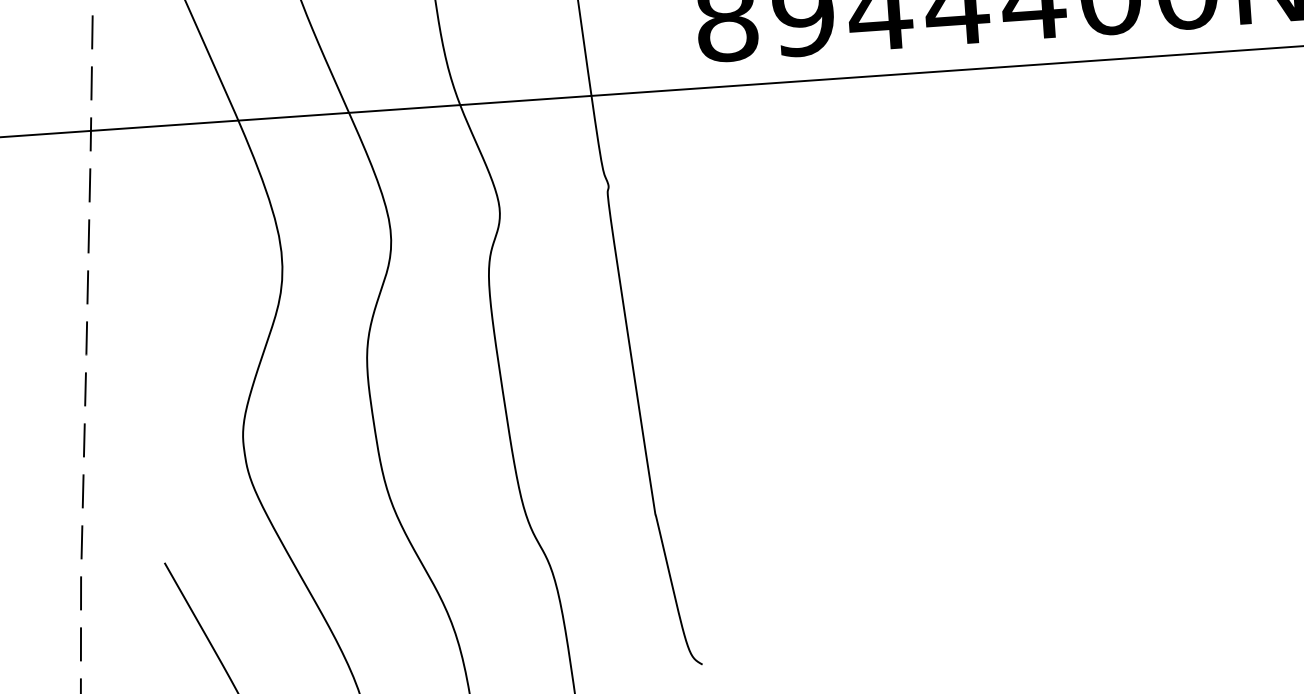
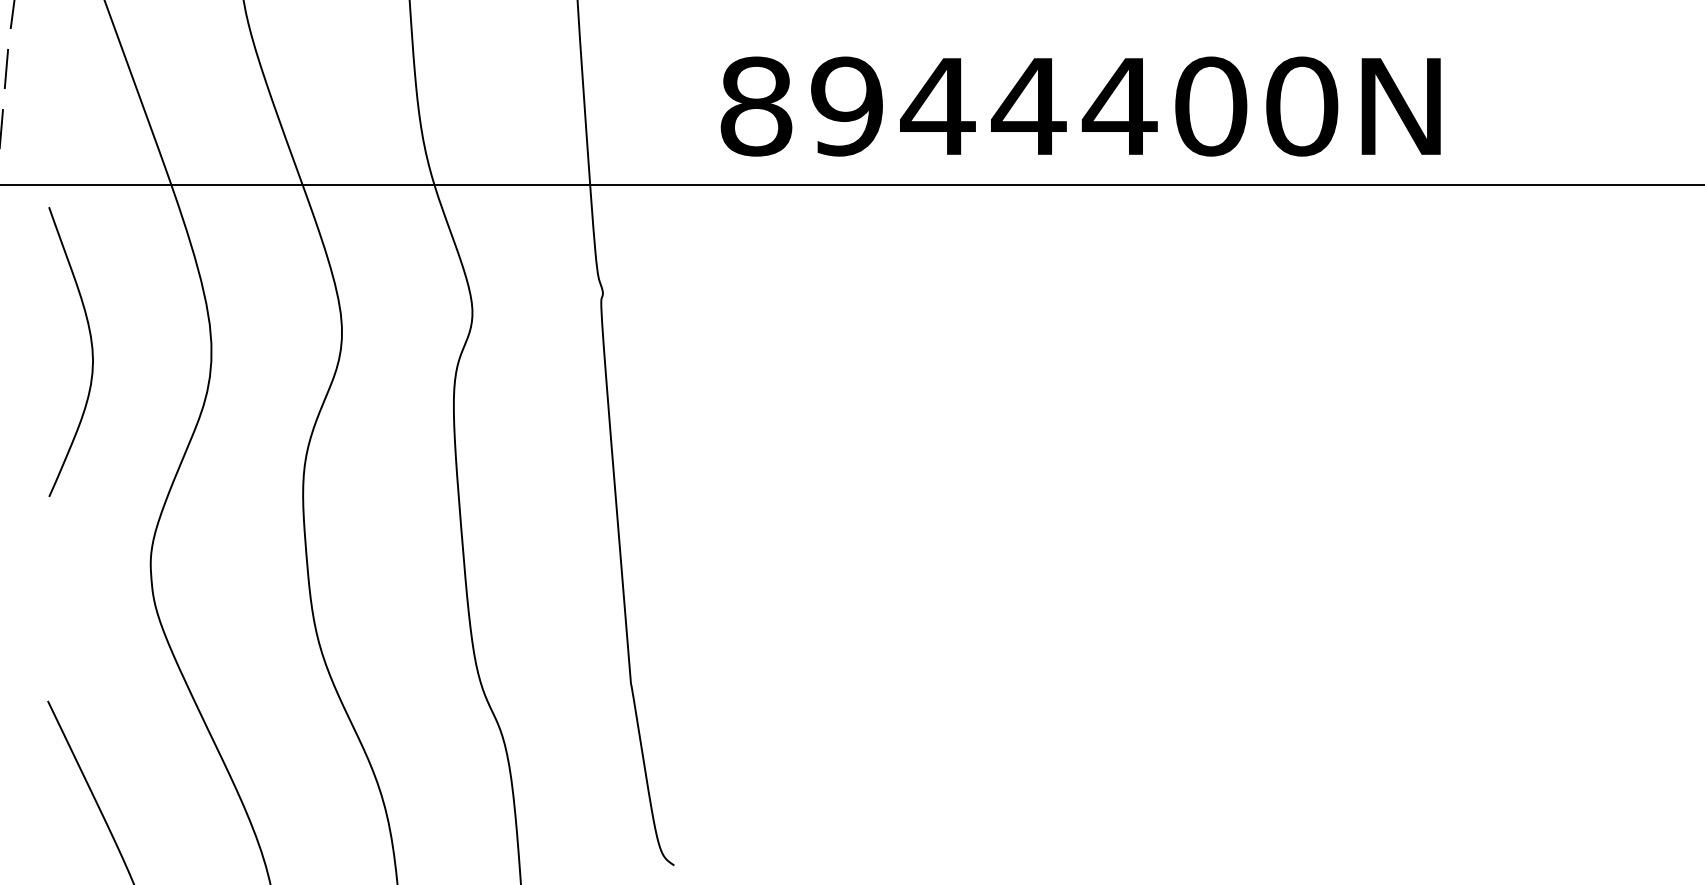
curve: (180, 265) -> (91, 351), added

